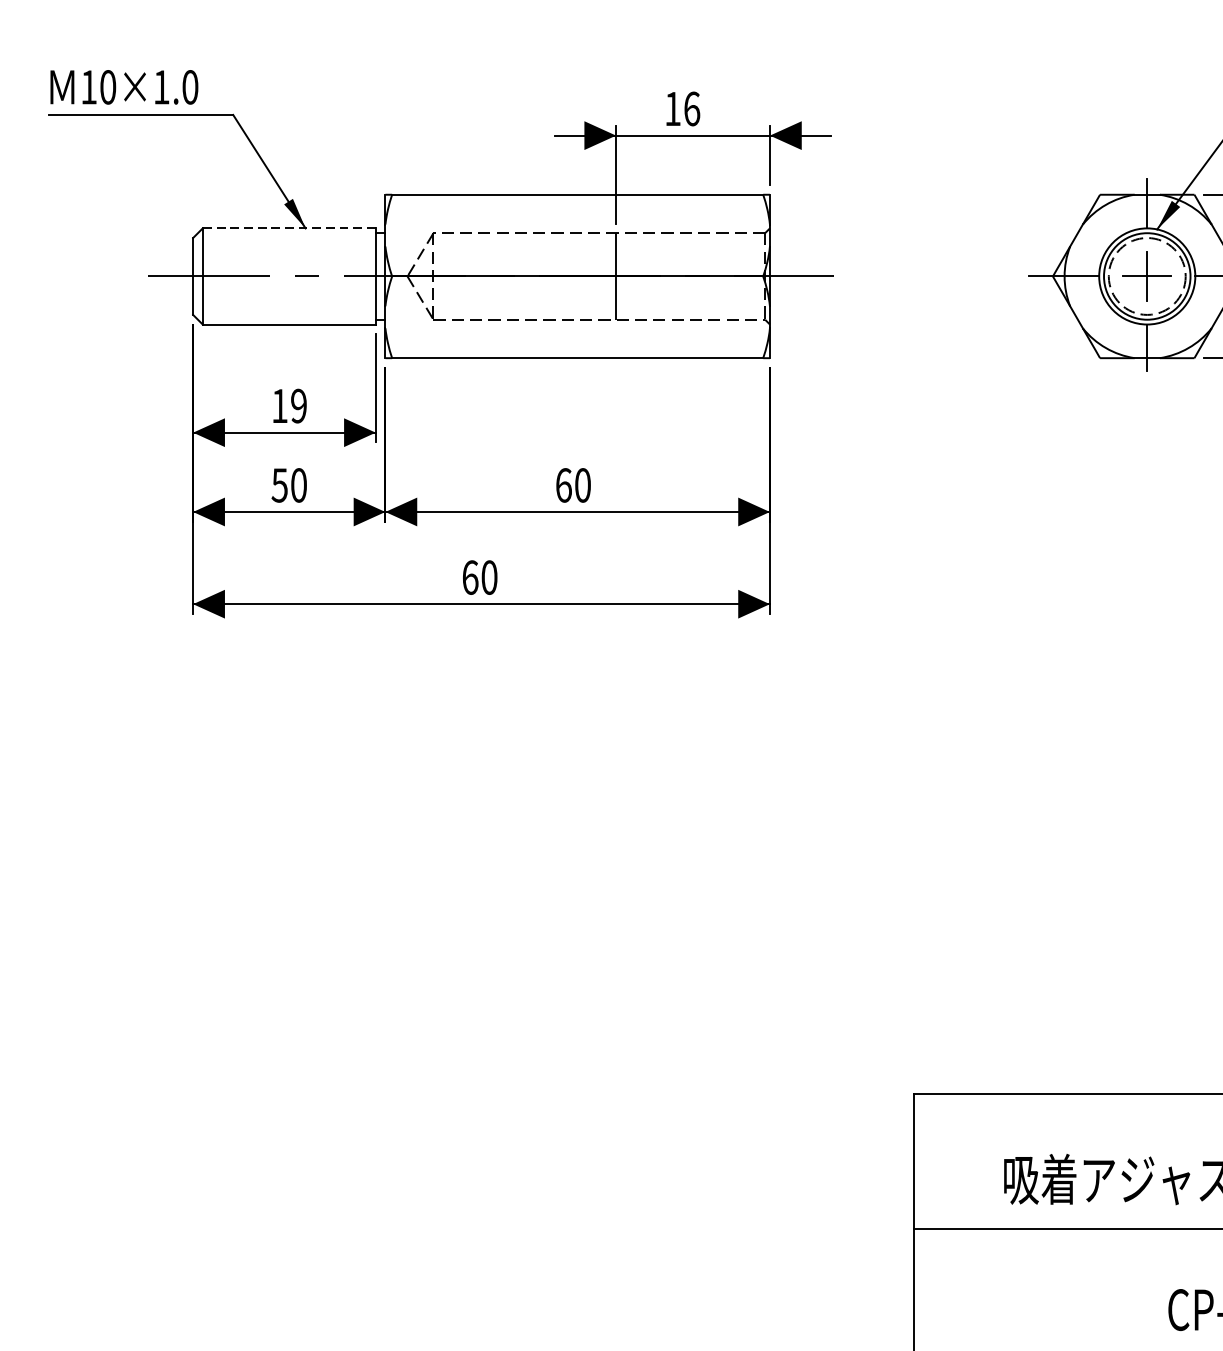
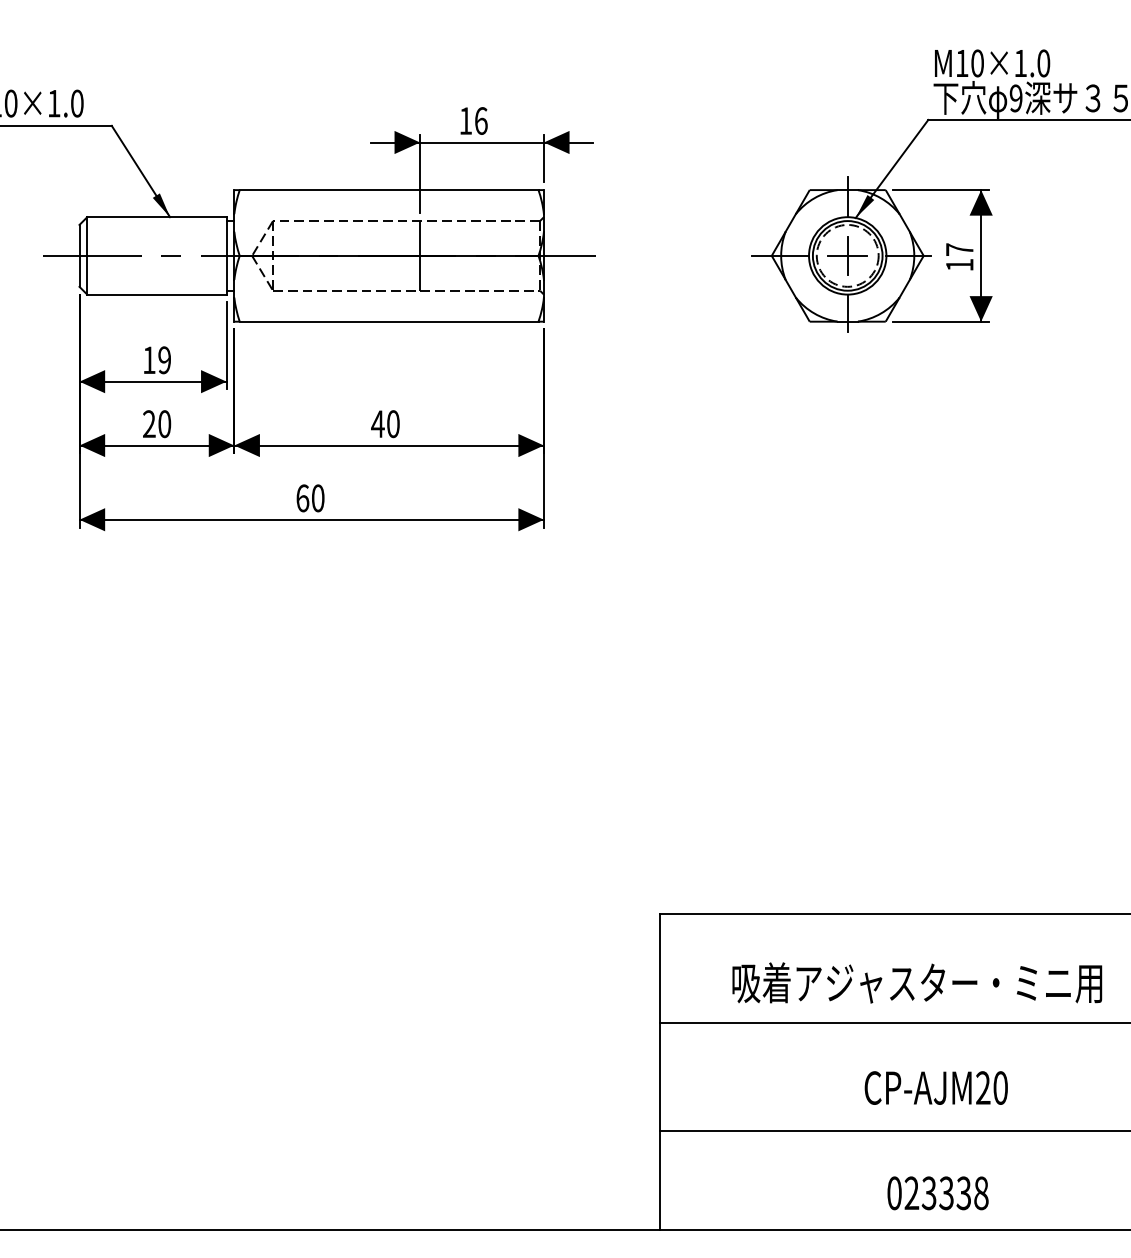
line: (288, 228) -> (156, 217), dashed -> solid
text: (278, 485) -> (148, 424), 50 -> 20
text: (563, 485) -> (377, 424), 60 -> 40

